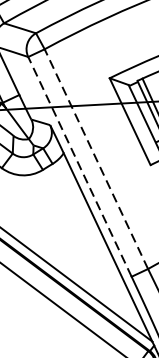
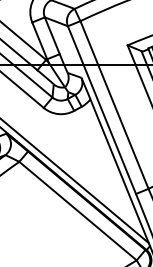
line: (96, 159) -> (114, 105), dashed -> solid
line: (79, 167) -> (101, 110), dashed -> solid

